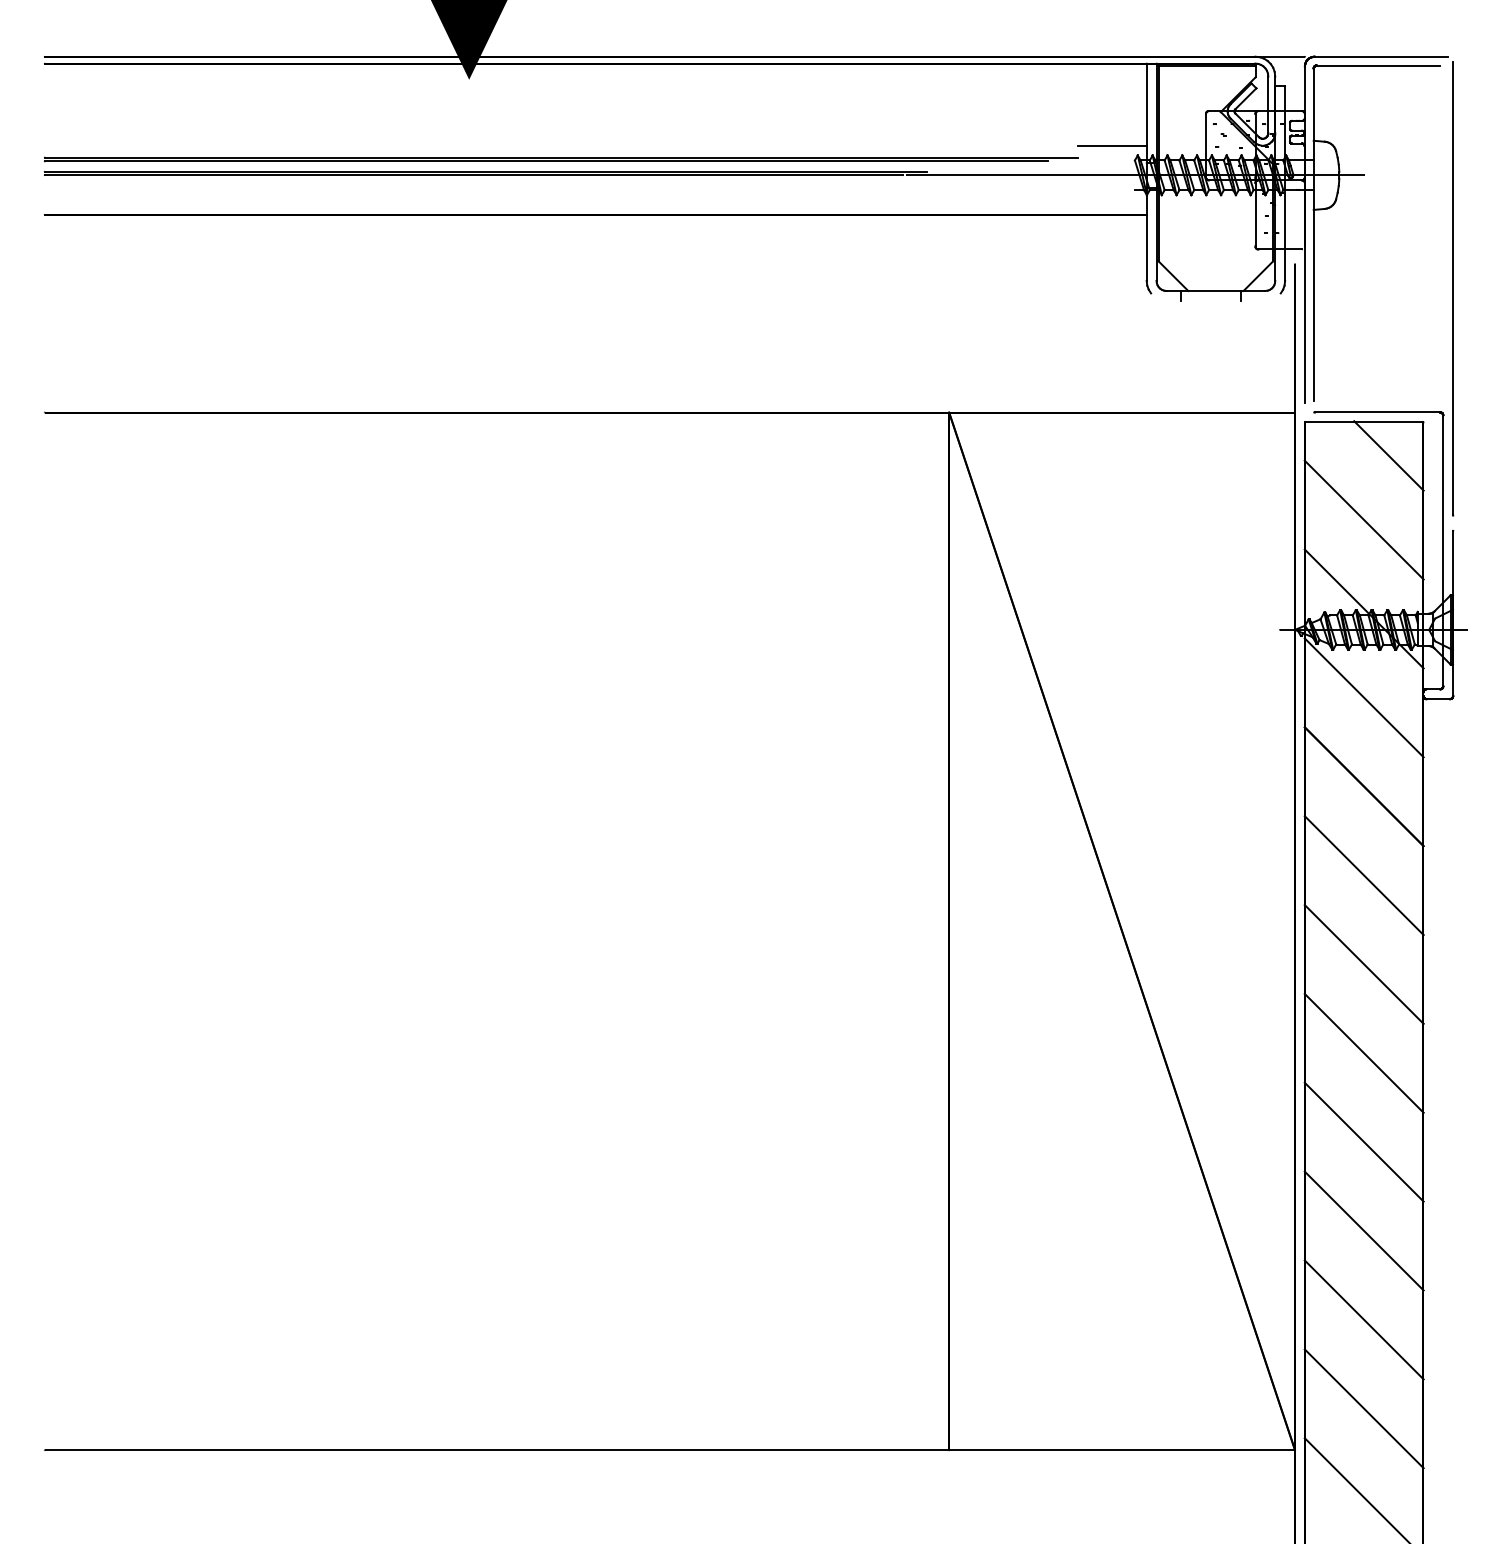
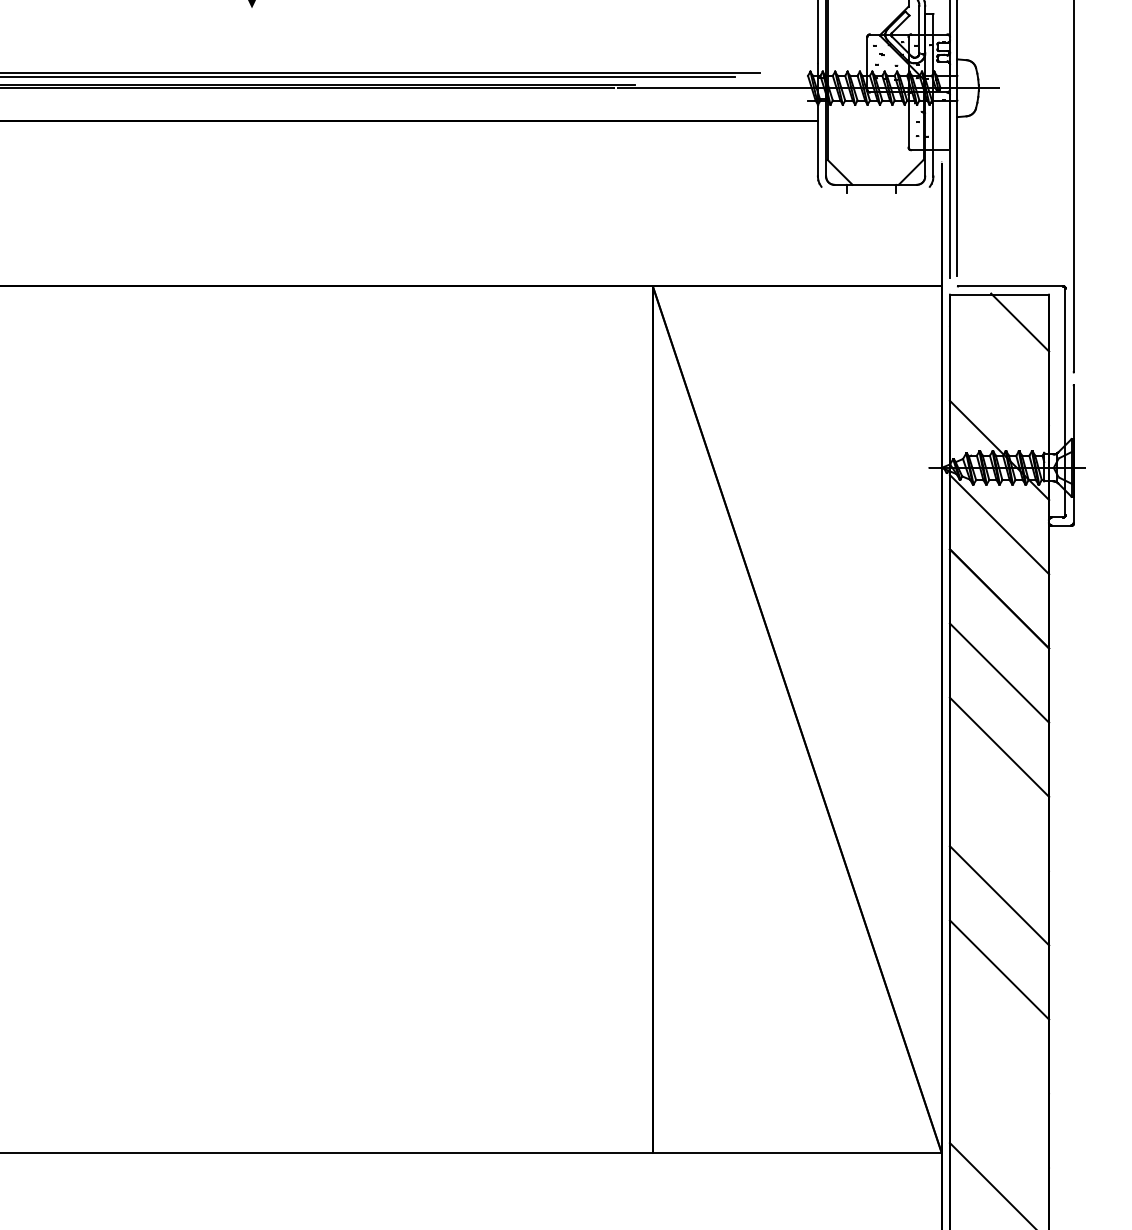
line: (1111, 145) -> (788, 63), removed
line: (1363, 519) -> (998, 375), removed
line: (1363, 1052) -> (998, 820), removed
line: (1363, 1319) -> (998, 1043), removed
line: (1363, 1408) -> (998, 1118), removed

